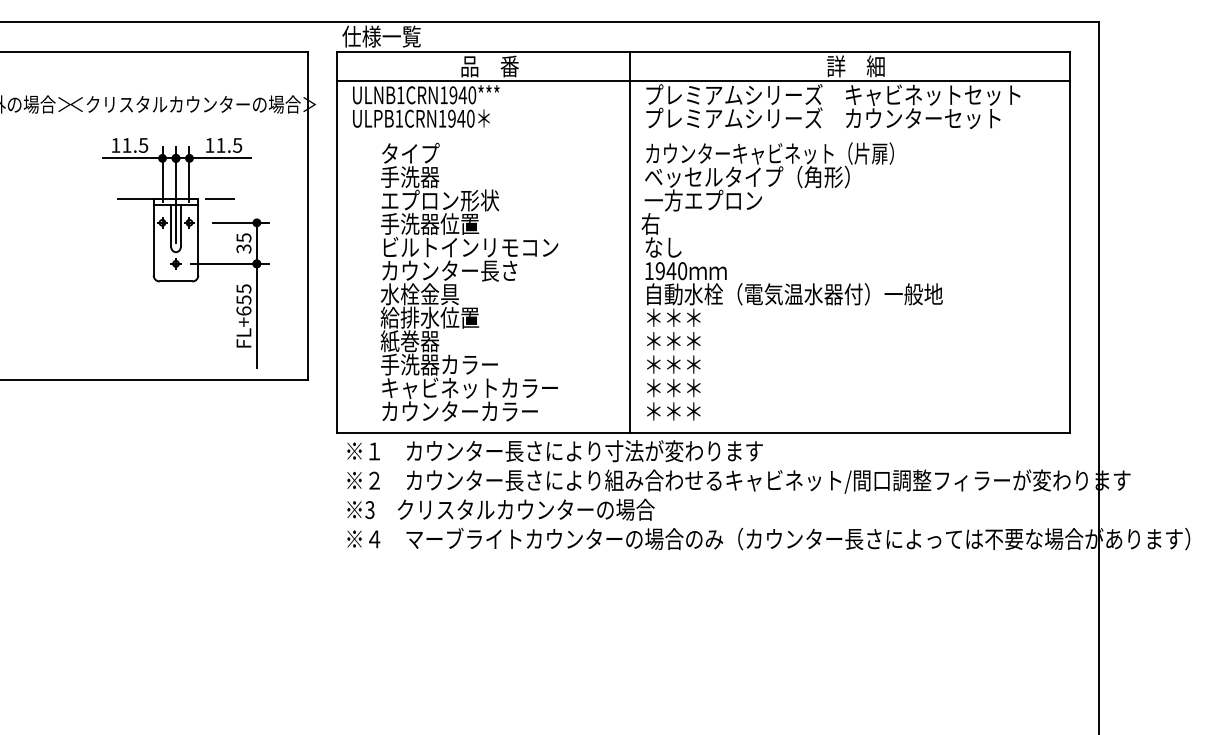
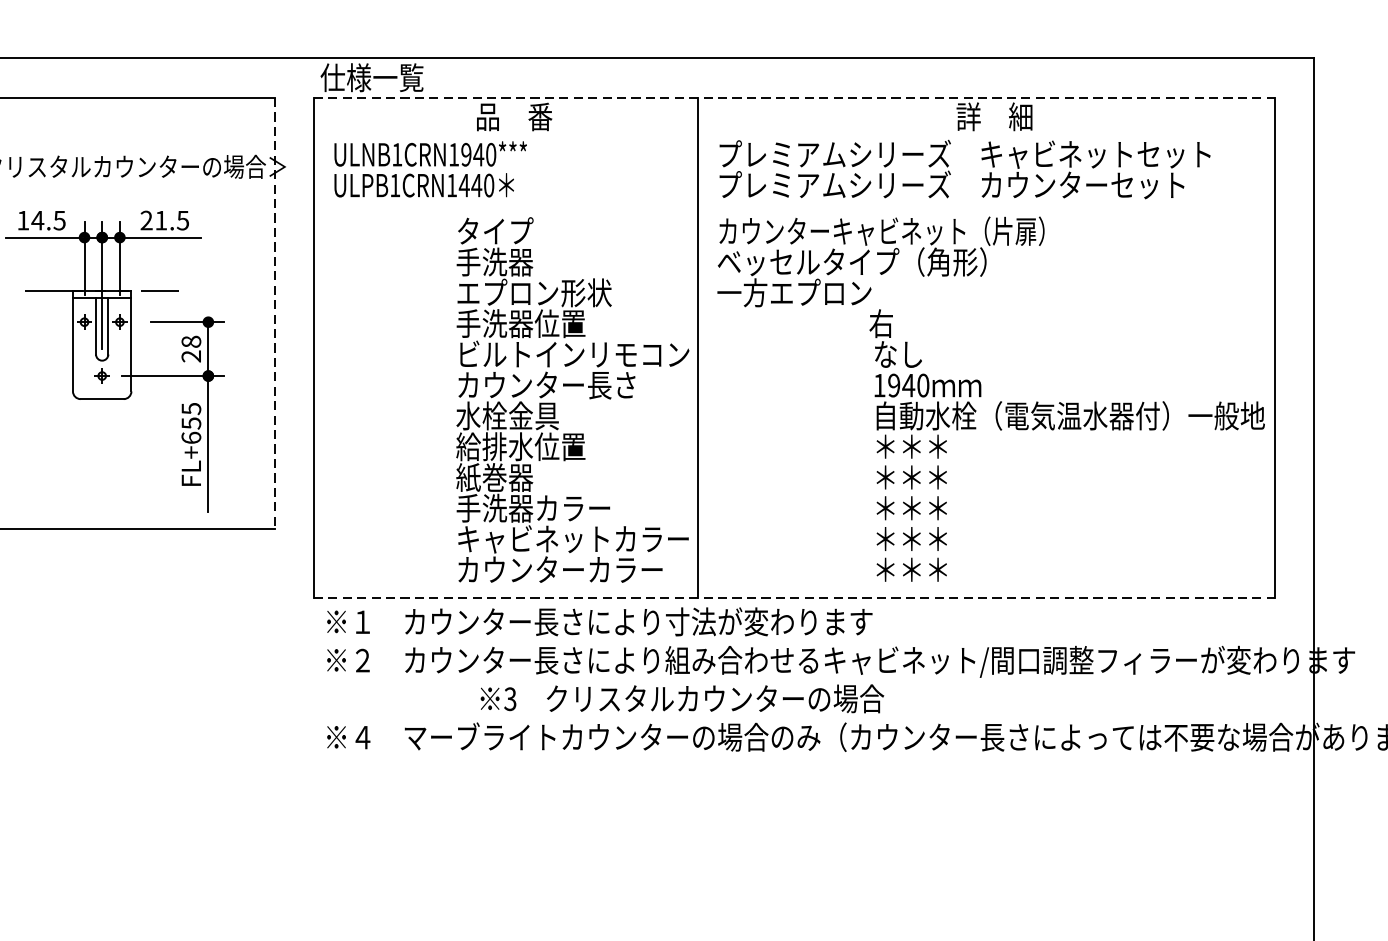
line: (703, 52) -> (794, 98), solid -> dashed
line: (703, 81) -> (794, 136), removed
text: (451, 118) -> (463, 185), ULPB1CRN1940 -> ULPB1CRN1440
text: (126, 145) -> (37, 220), 11.5 -> 14.5
text: (209, 145) -> (146, 220), 11.5 -> 21.5
line: (307, 216) -> (274, 313), solid -> dashed
text: (243, 243) -> (190, 349), 35 -> 28
text: (469, 281) -> (572, 399), moved
text: (791, 316) -> (1066, 445), moved
line: (703, 432) -> (794, 597), solid -> dashed
text: (500, 509) -> (681, 698), moved

